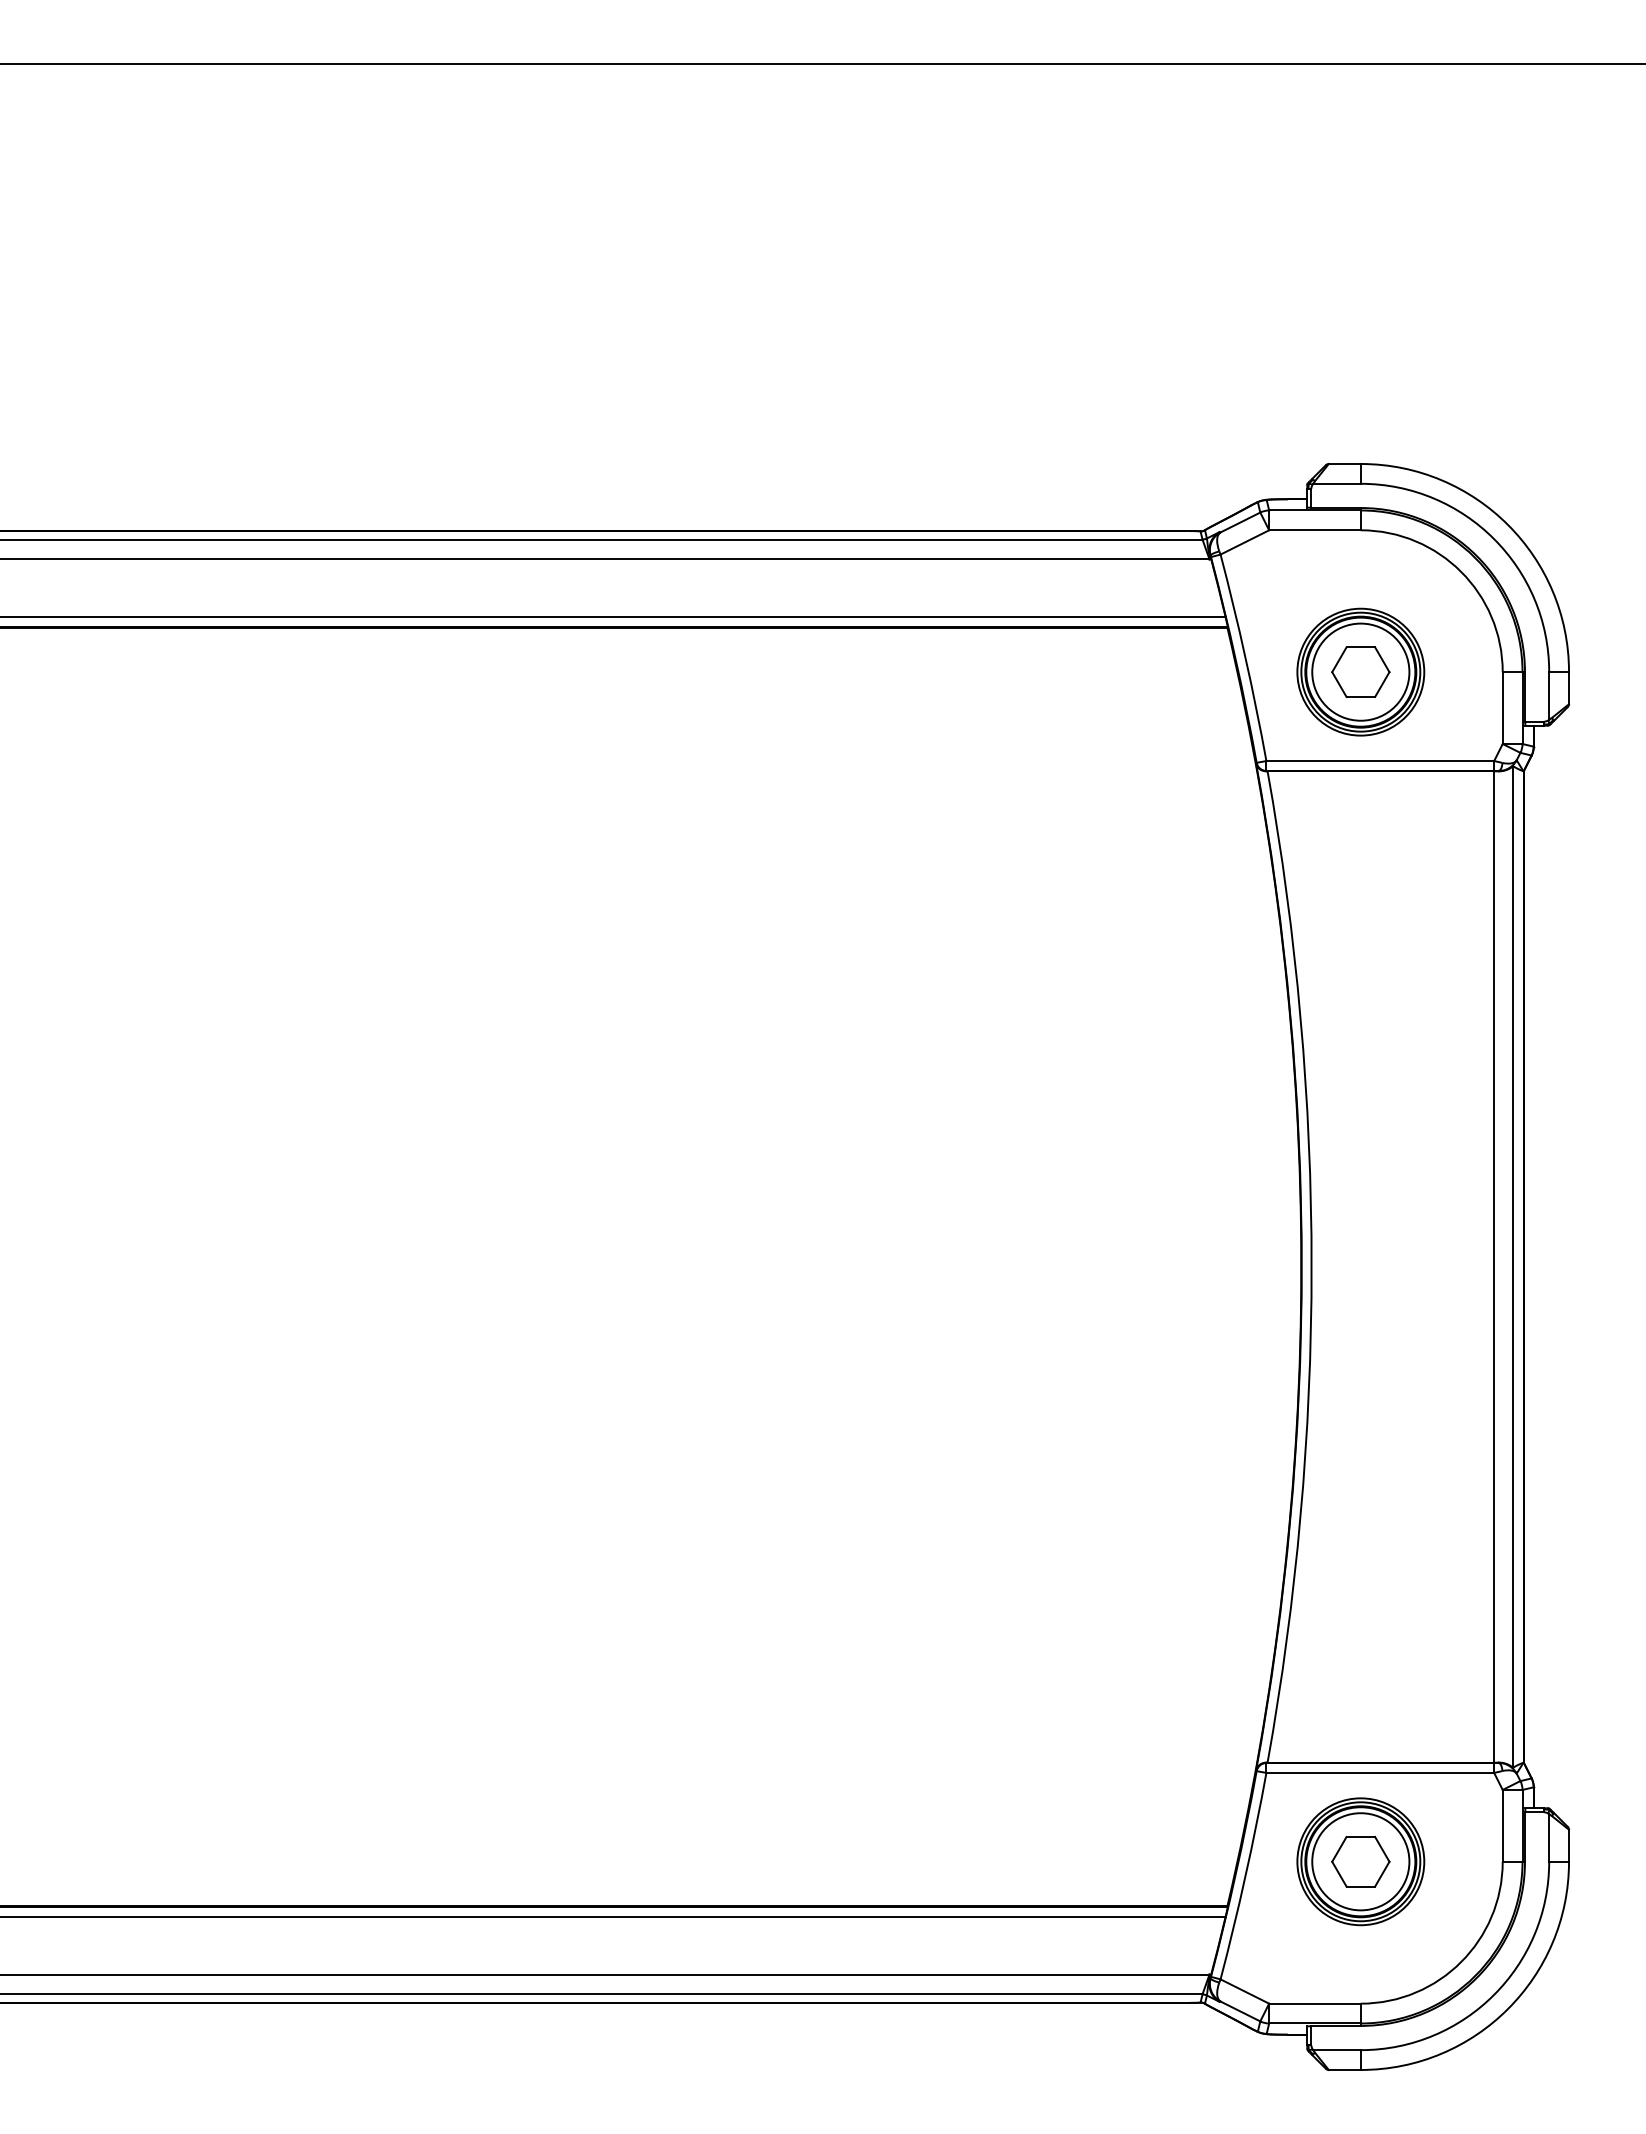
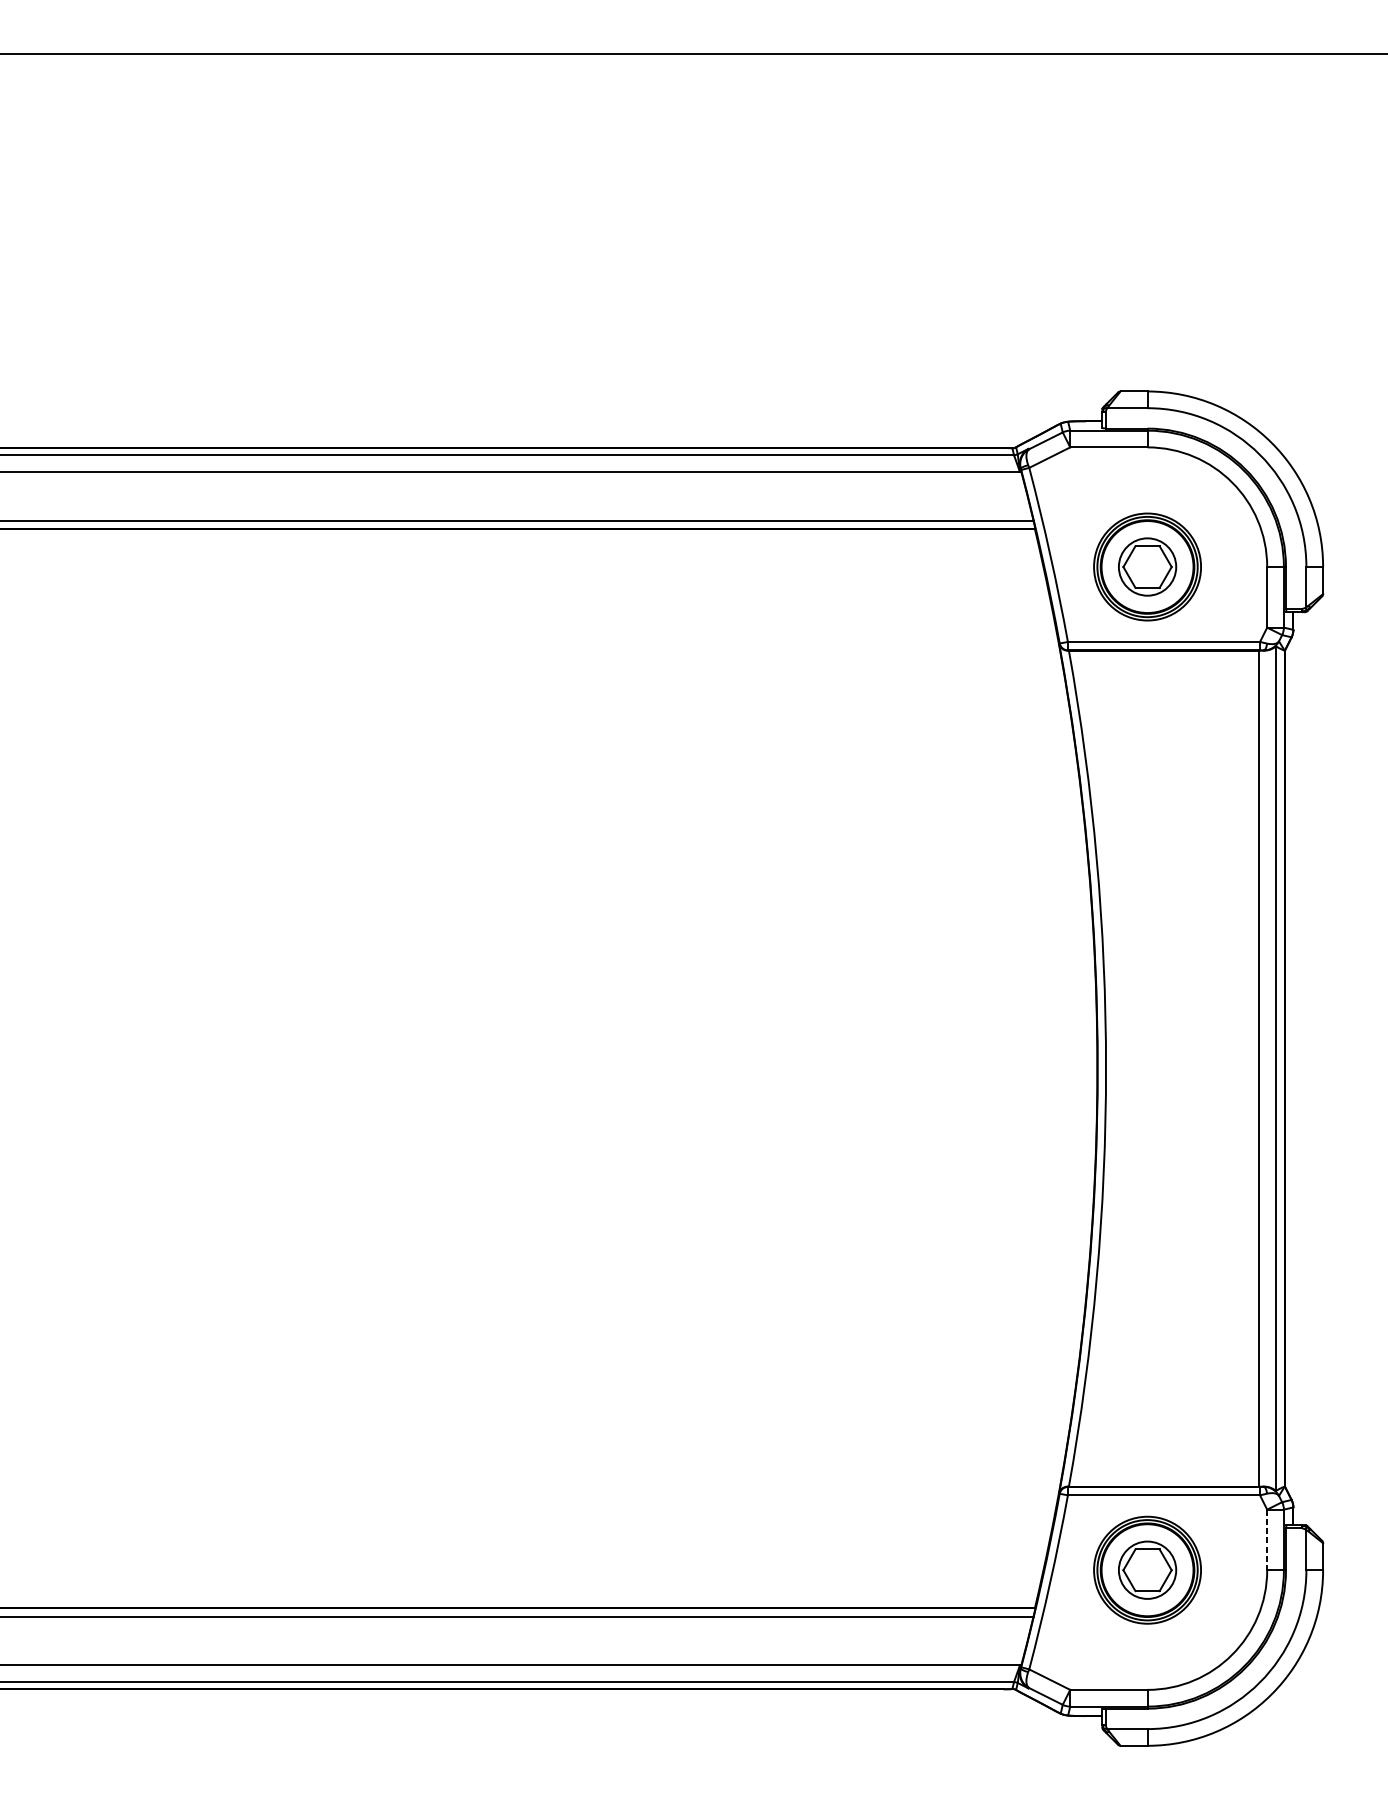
circle: (1360, 671) -> (1147, 566), size x0.7
line: (1502, 1825) -> (1267, 1539), solid -> dashed
circle: (1360, 1861) -> (1147, 1570), size x0.7

